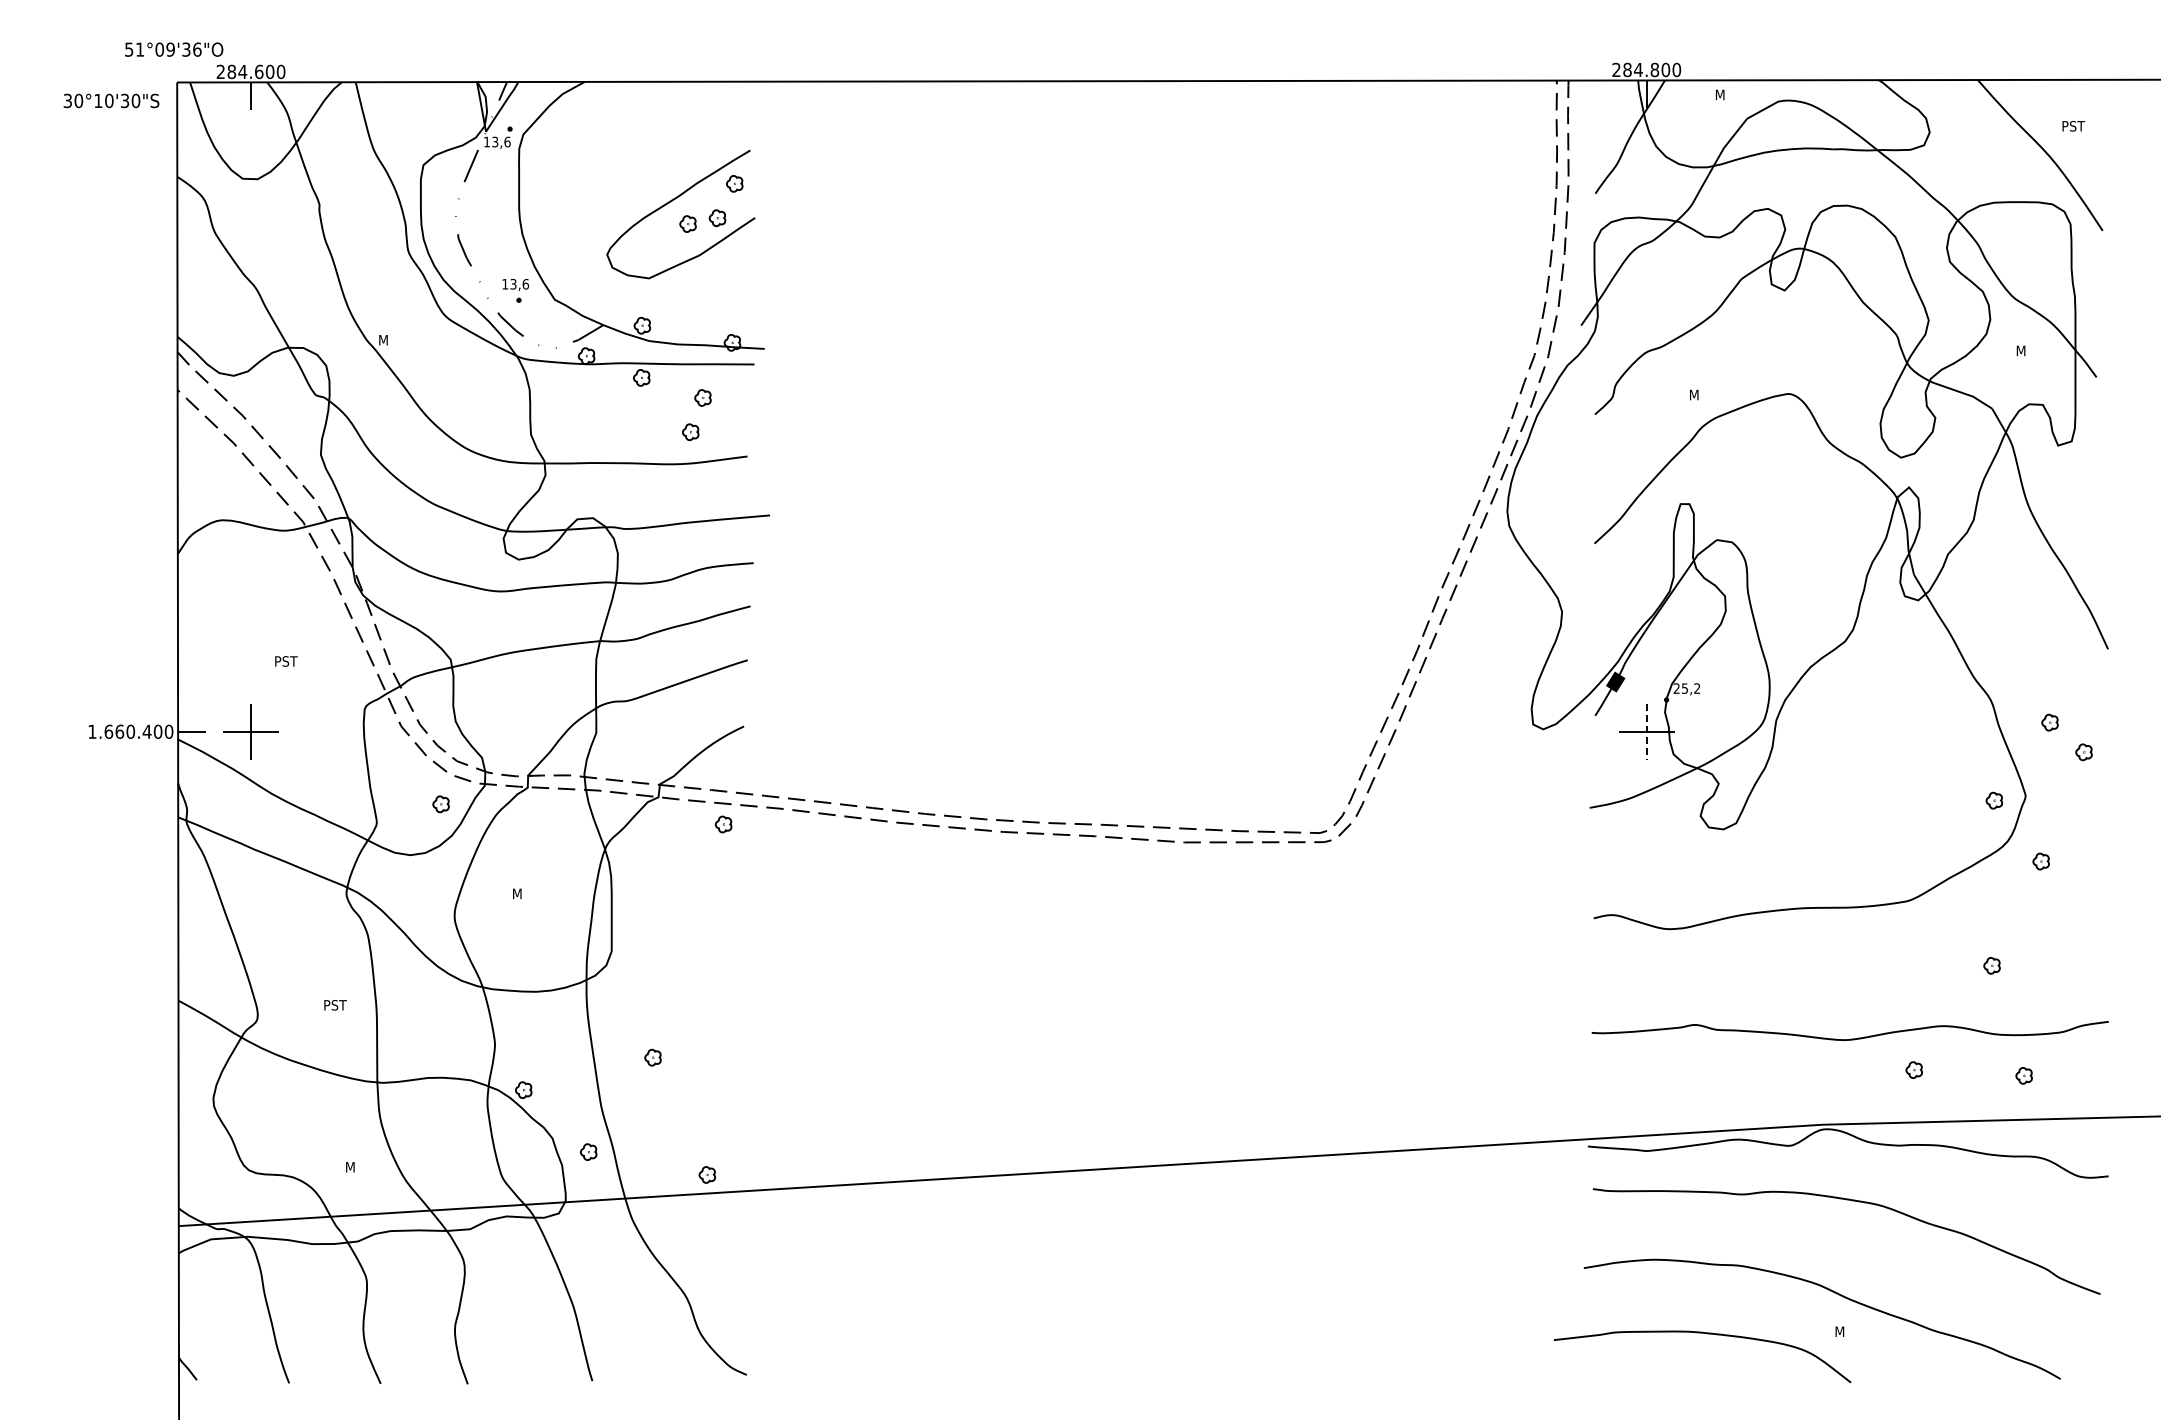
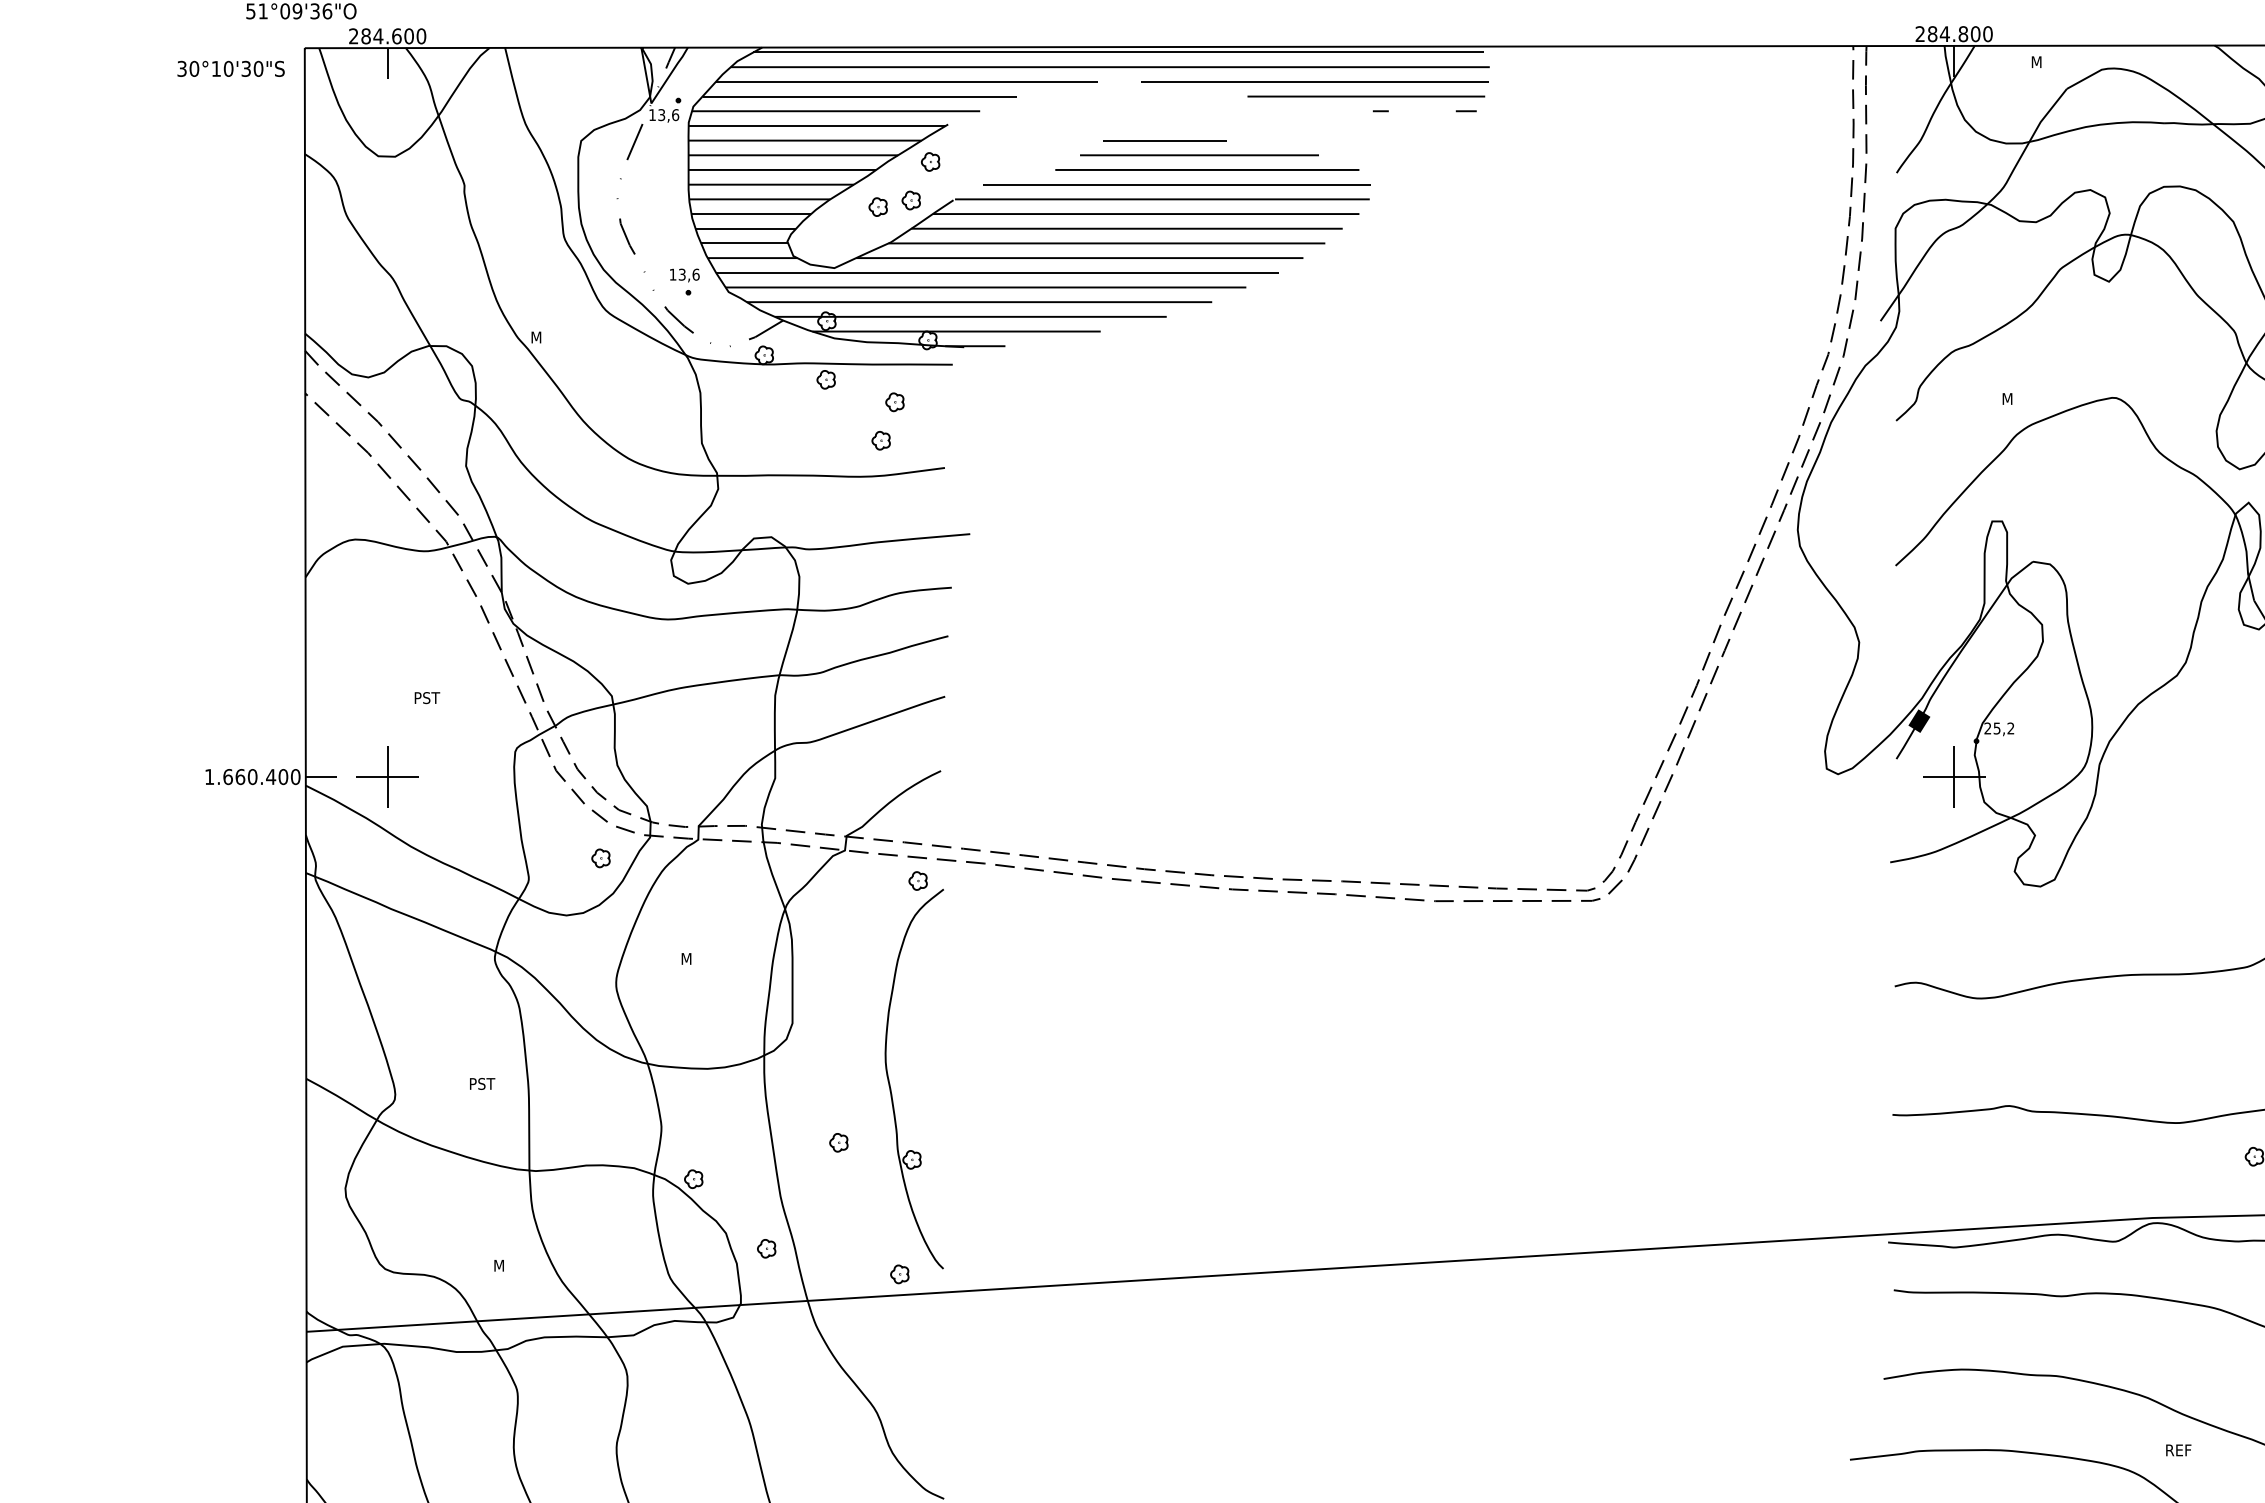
hatch: (875, 217) -> (1088, 199), added
line: (1646, 731) -> (1953, 776), dashed -> solid
part: (699, 1006) -> (891, 1085), added
text: (1846, 1331) -> (2178, 1450), M -> REF

